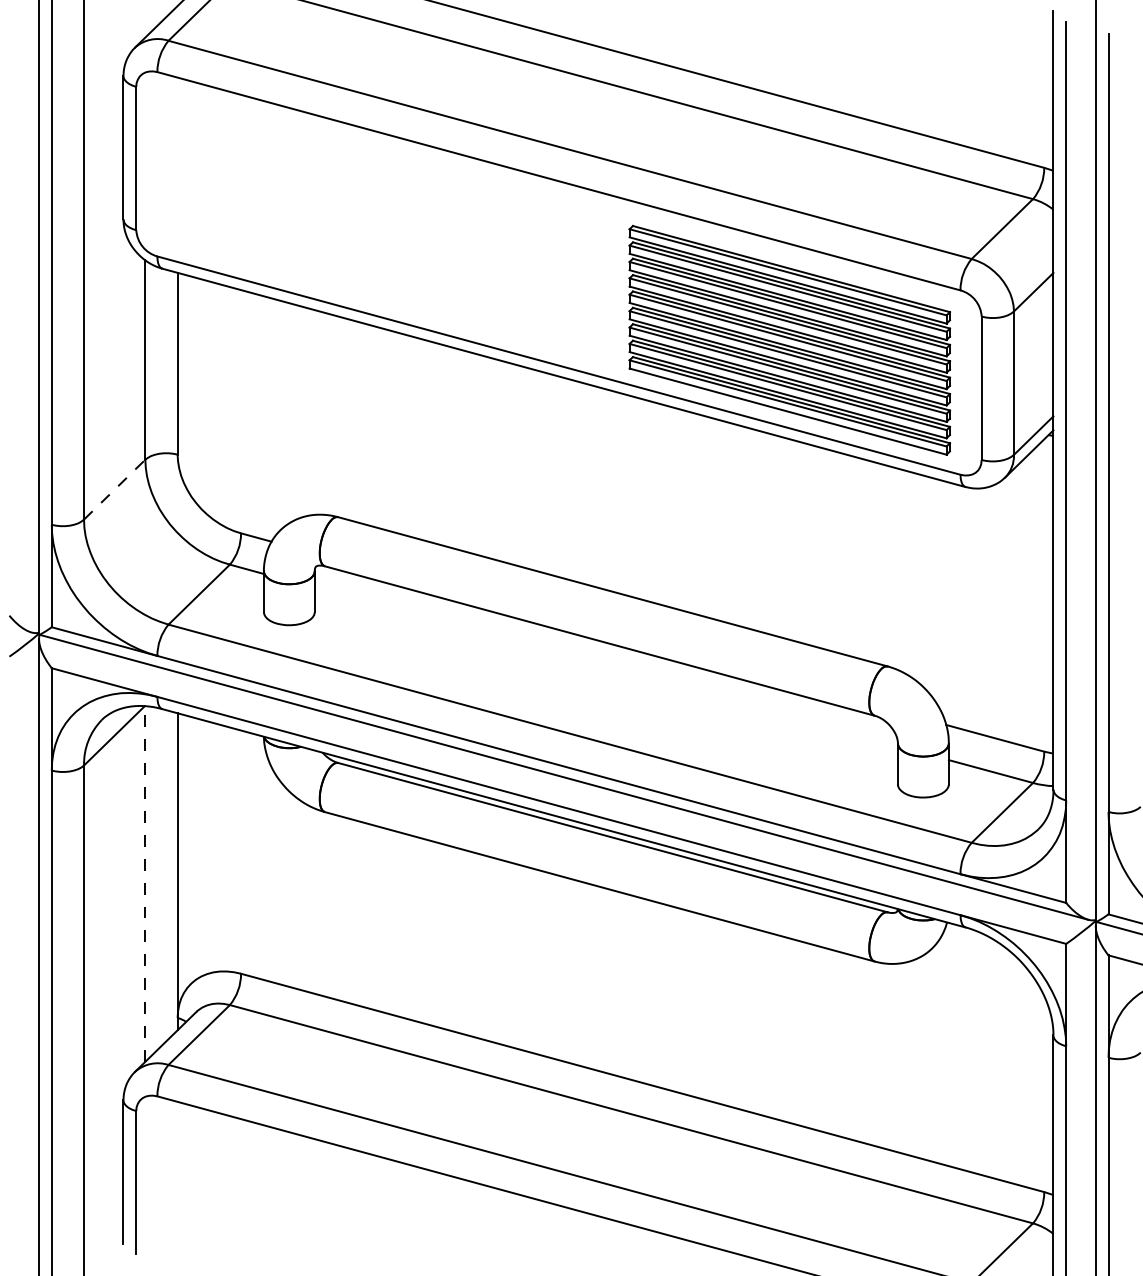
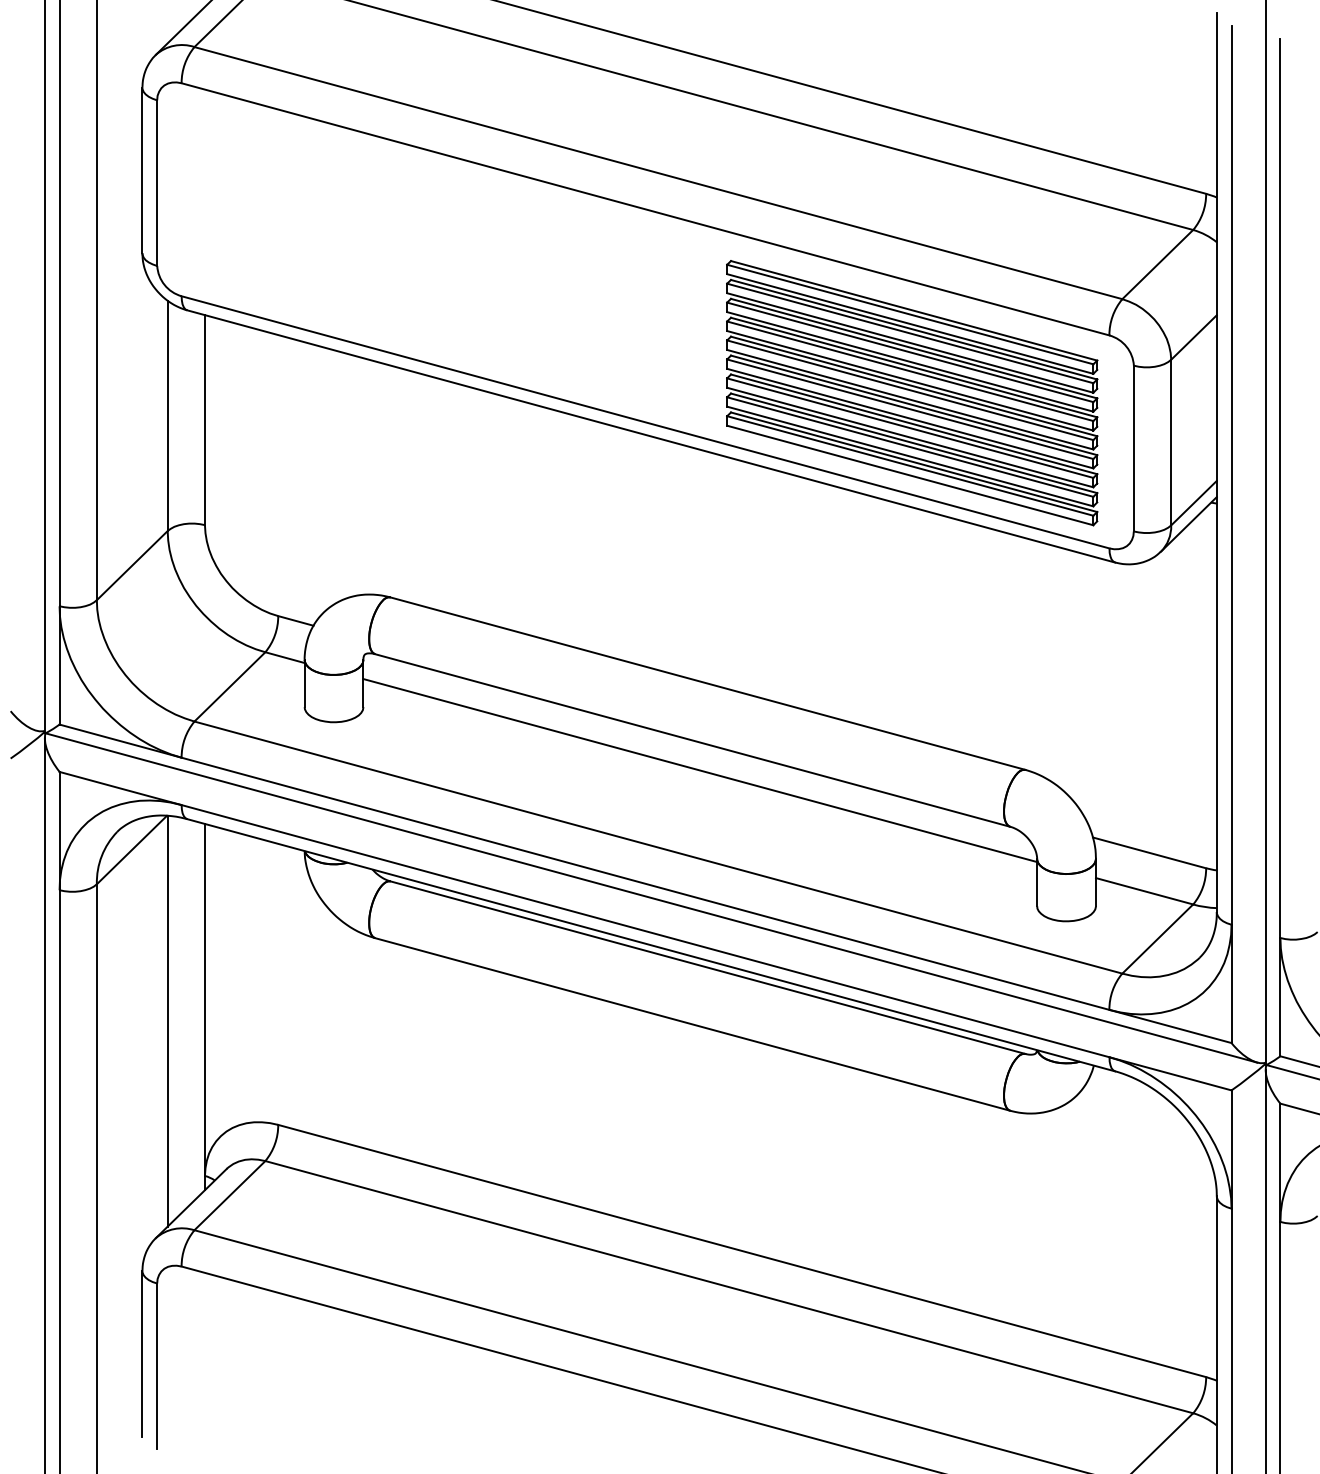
line: (114, 489) -> (132, 565), dashed -> solid
line: (606, 666) -> (700, 770), added
line: (145, 883) -> (167, 1020), dashed -> solid

